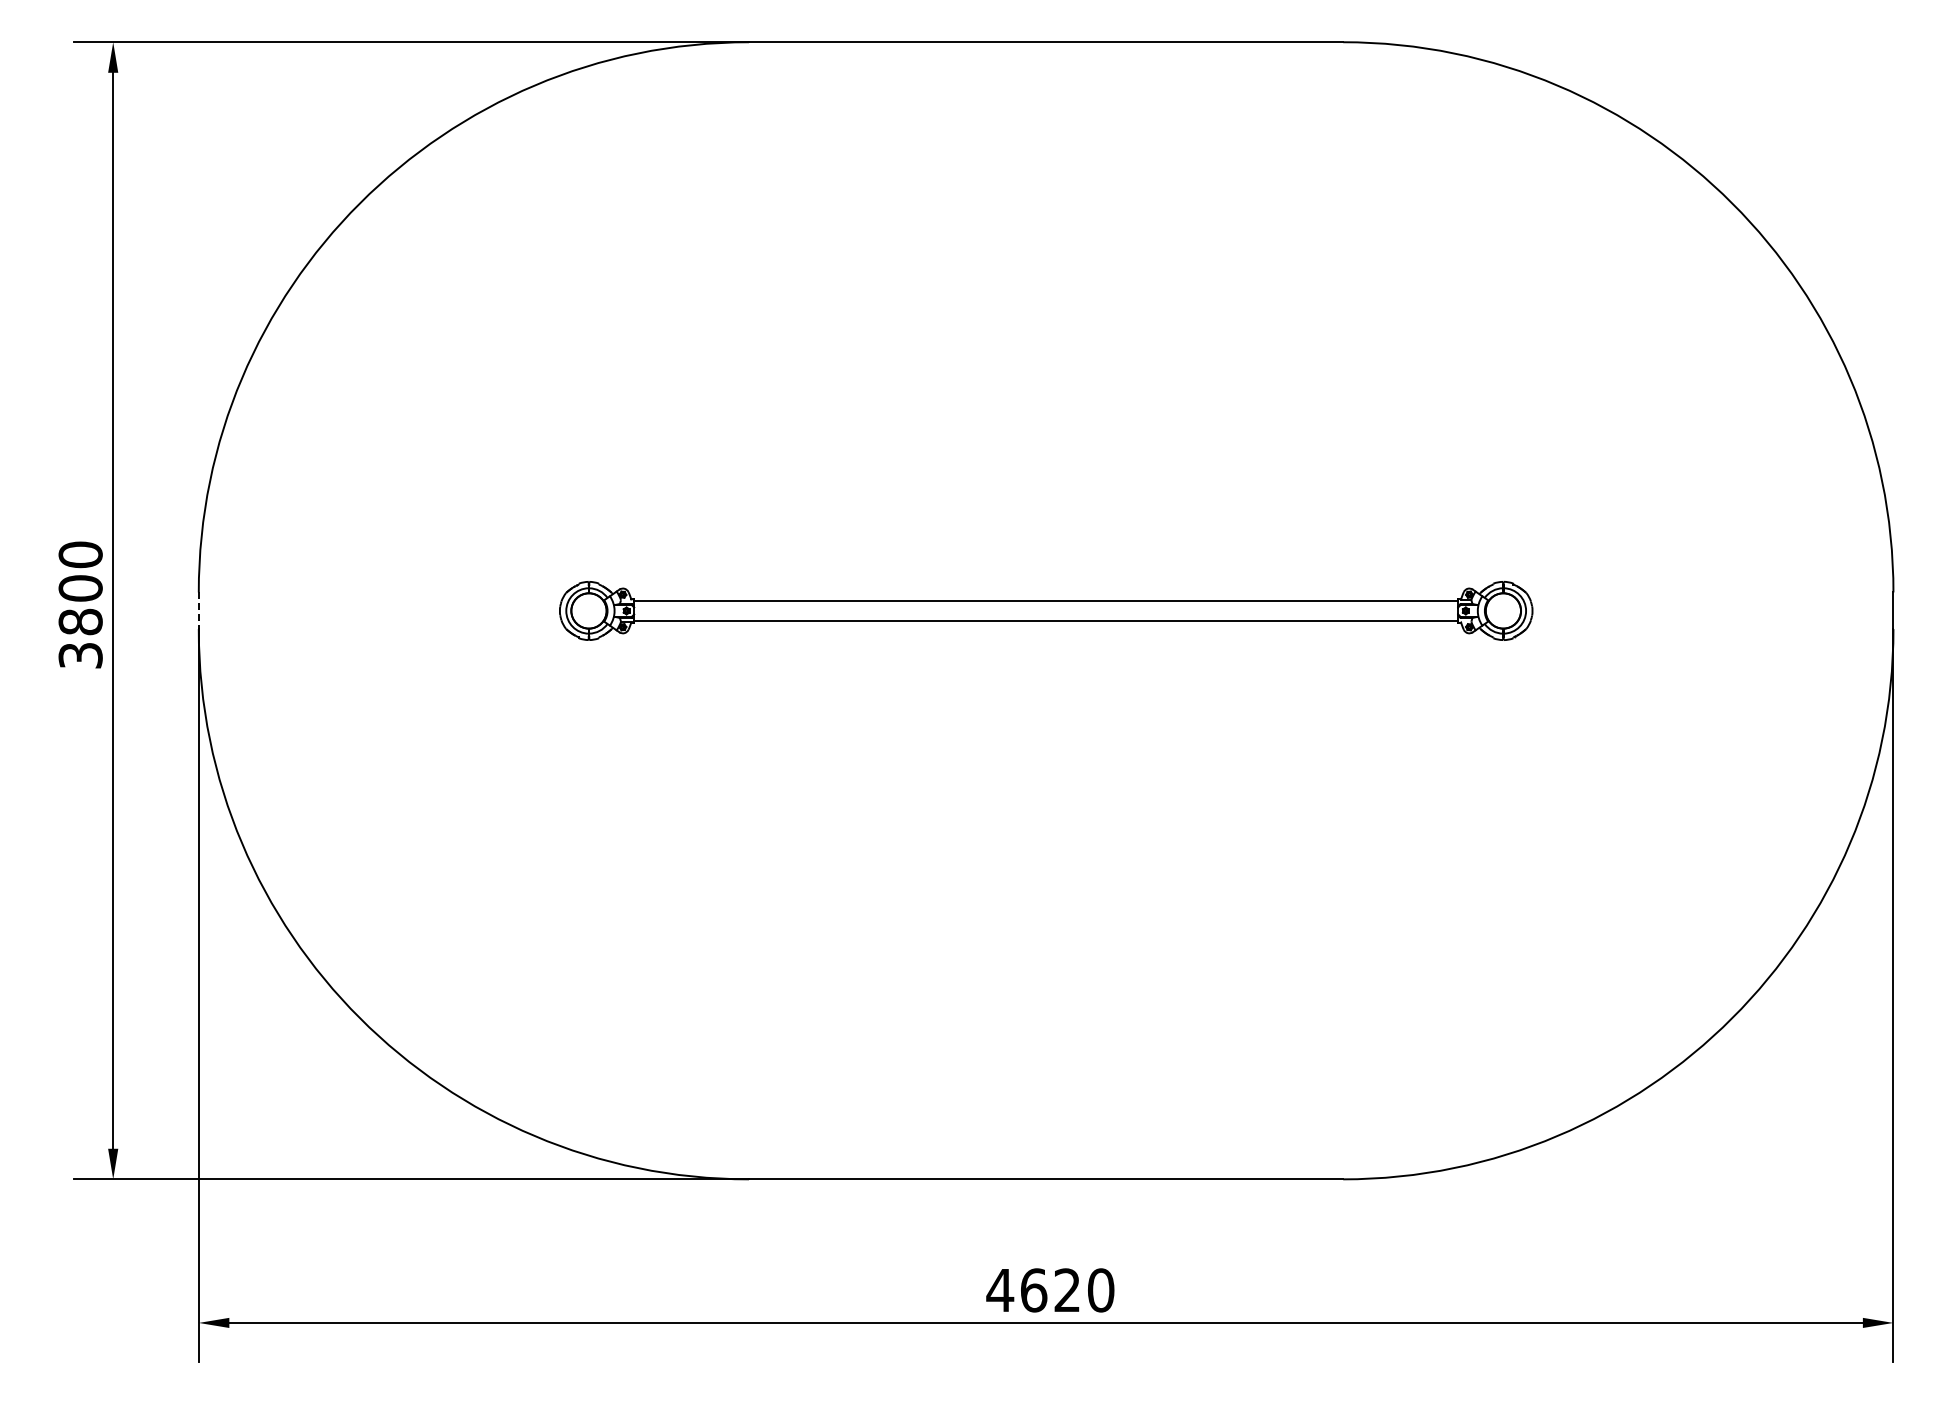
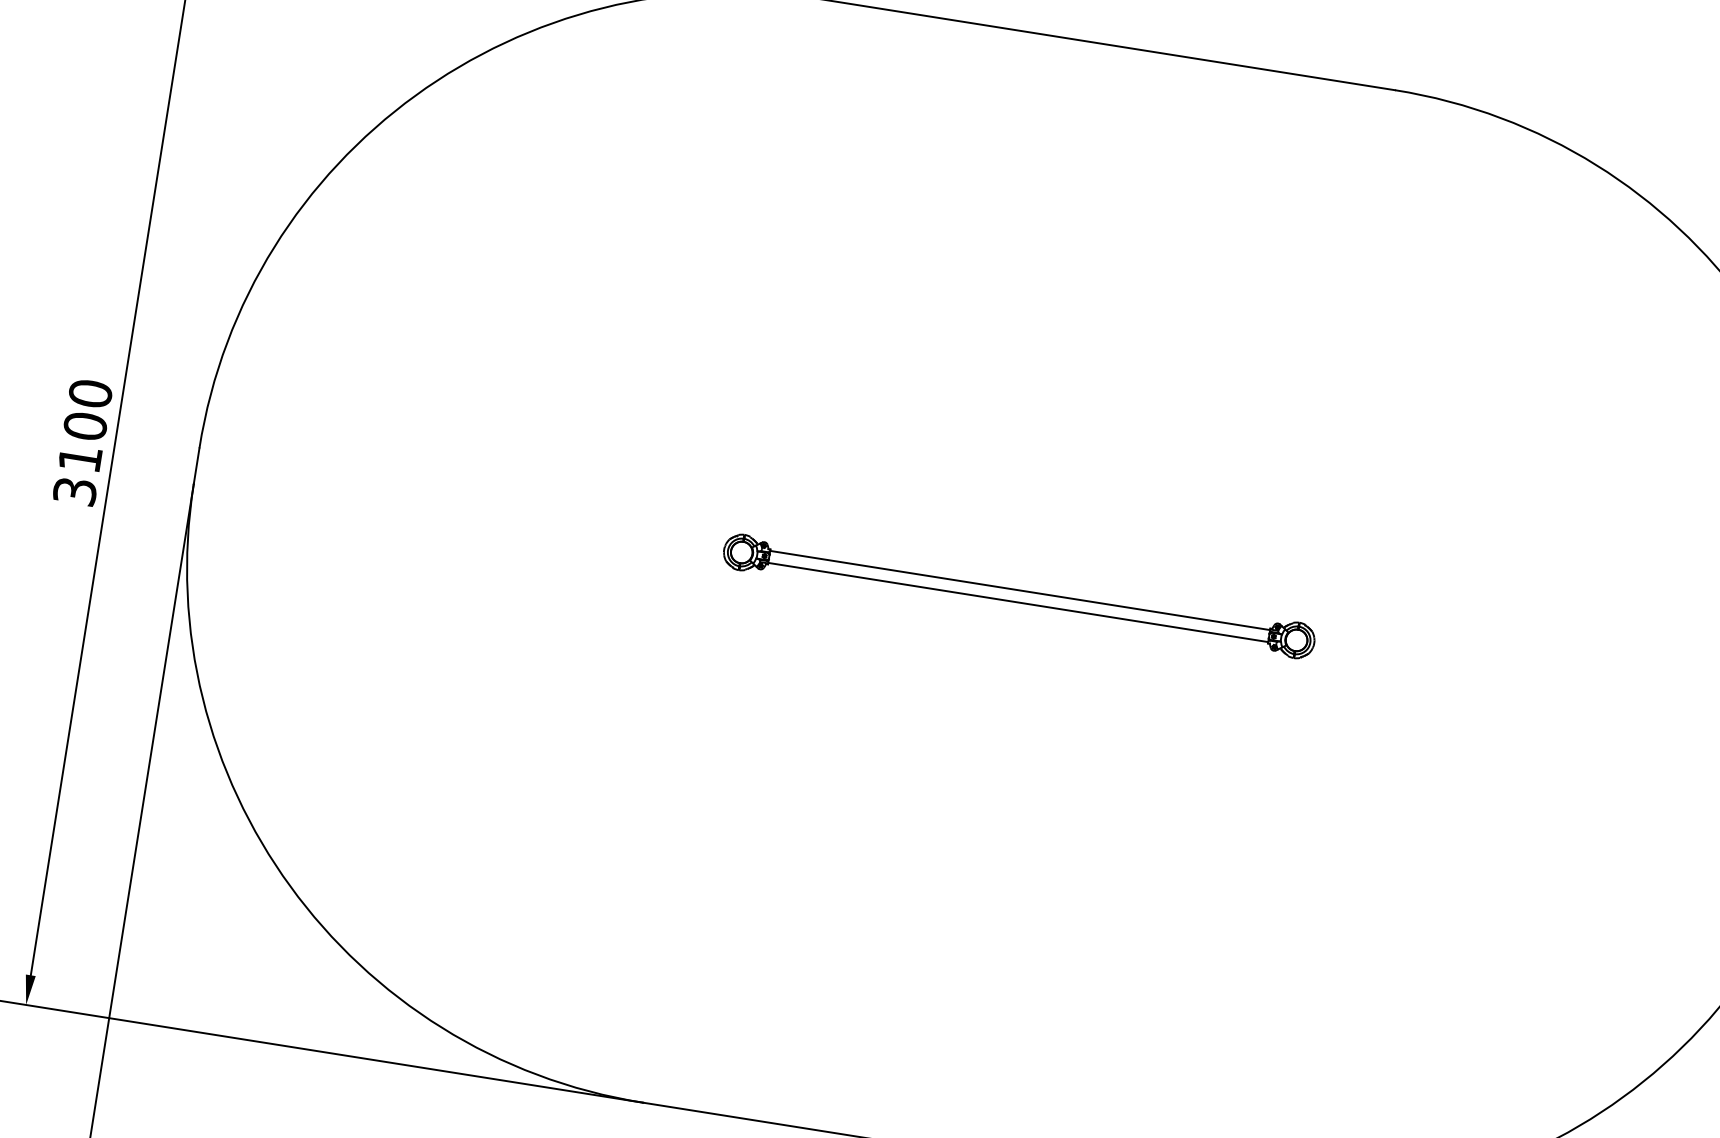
part: (1045, 610) -> (1018, 596), size x0.62
line: (198, 611) -> (196, 466), dashed -> solid
text: (80, 621) -> (80, 458), 3800 -> 3100

